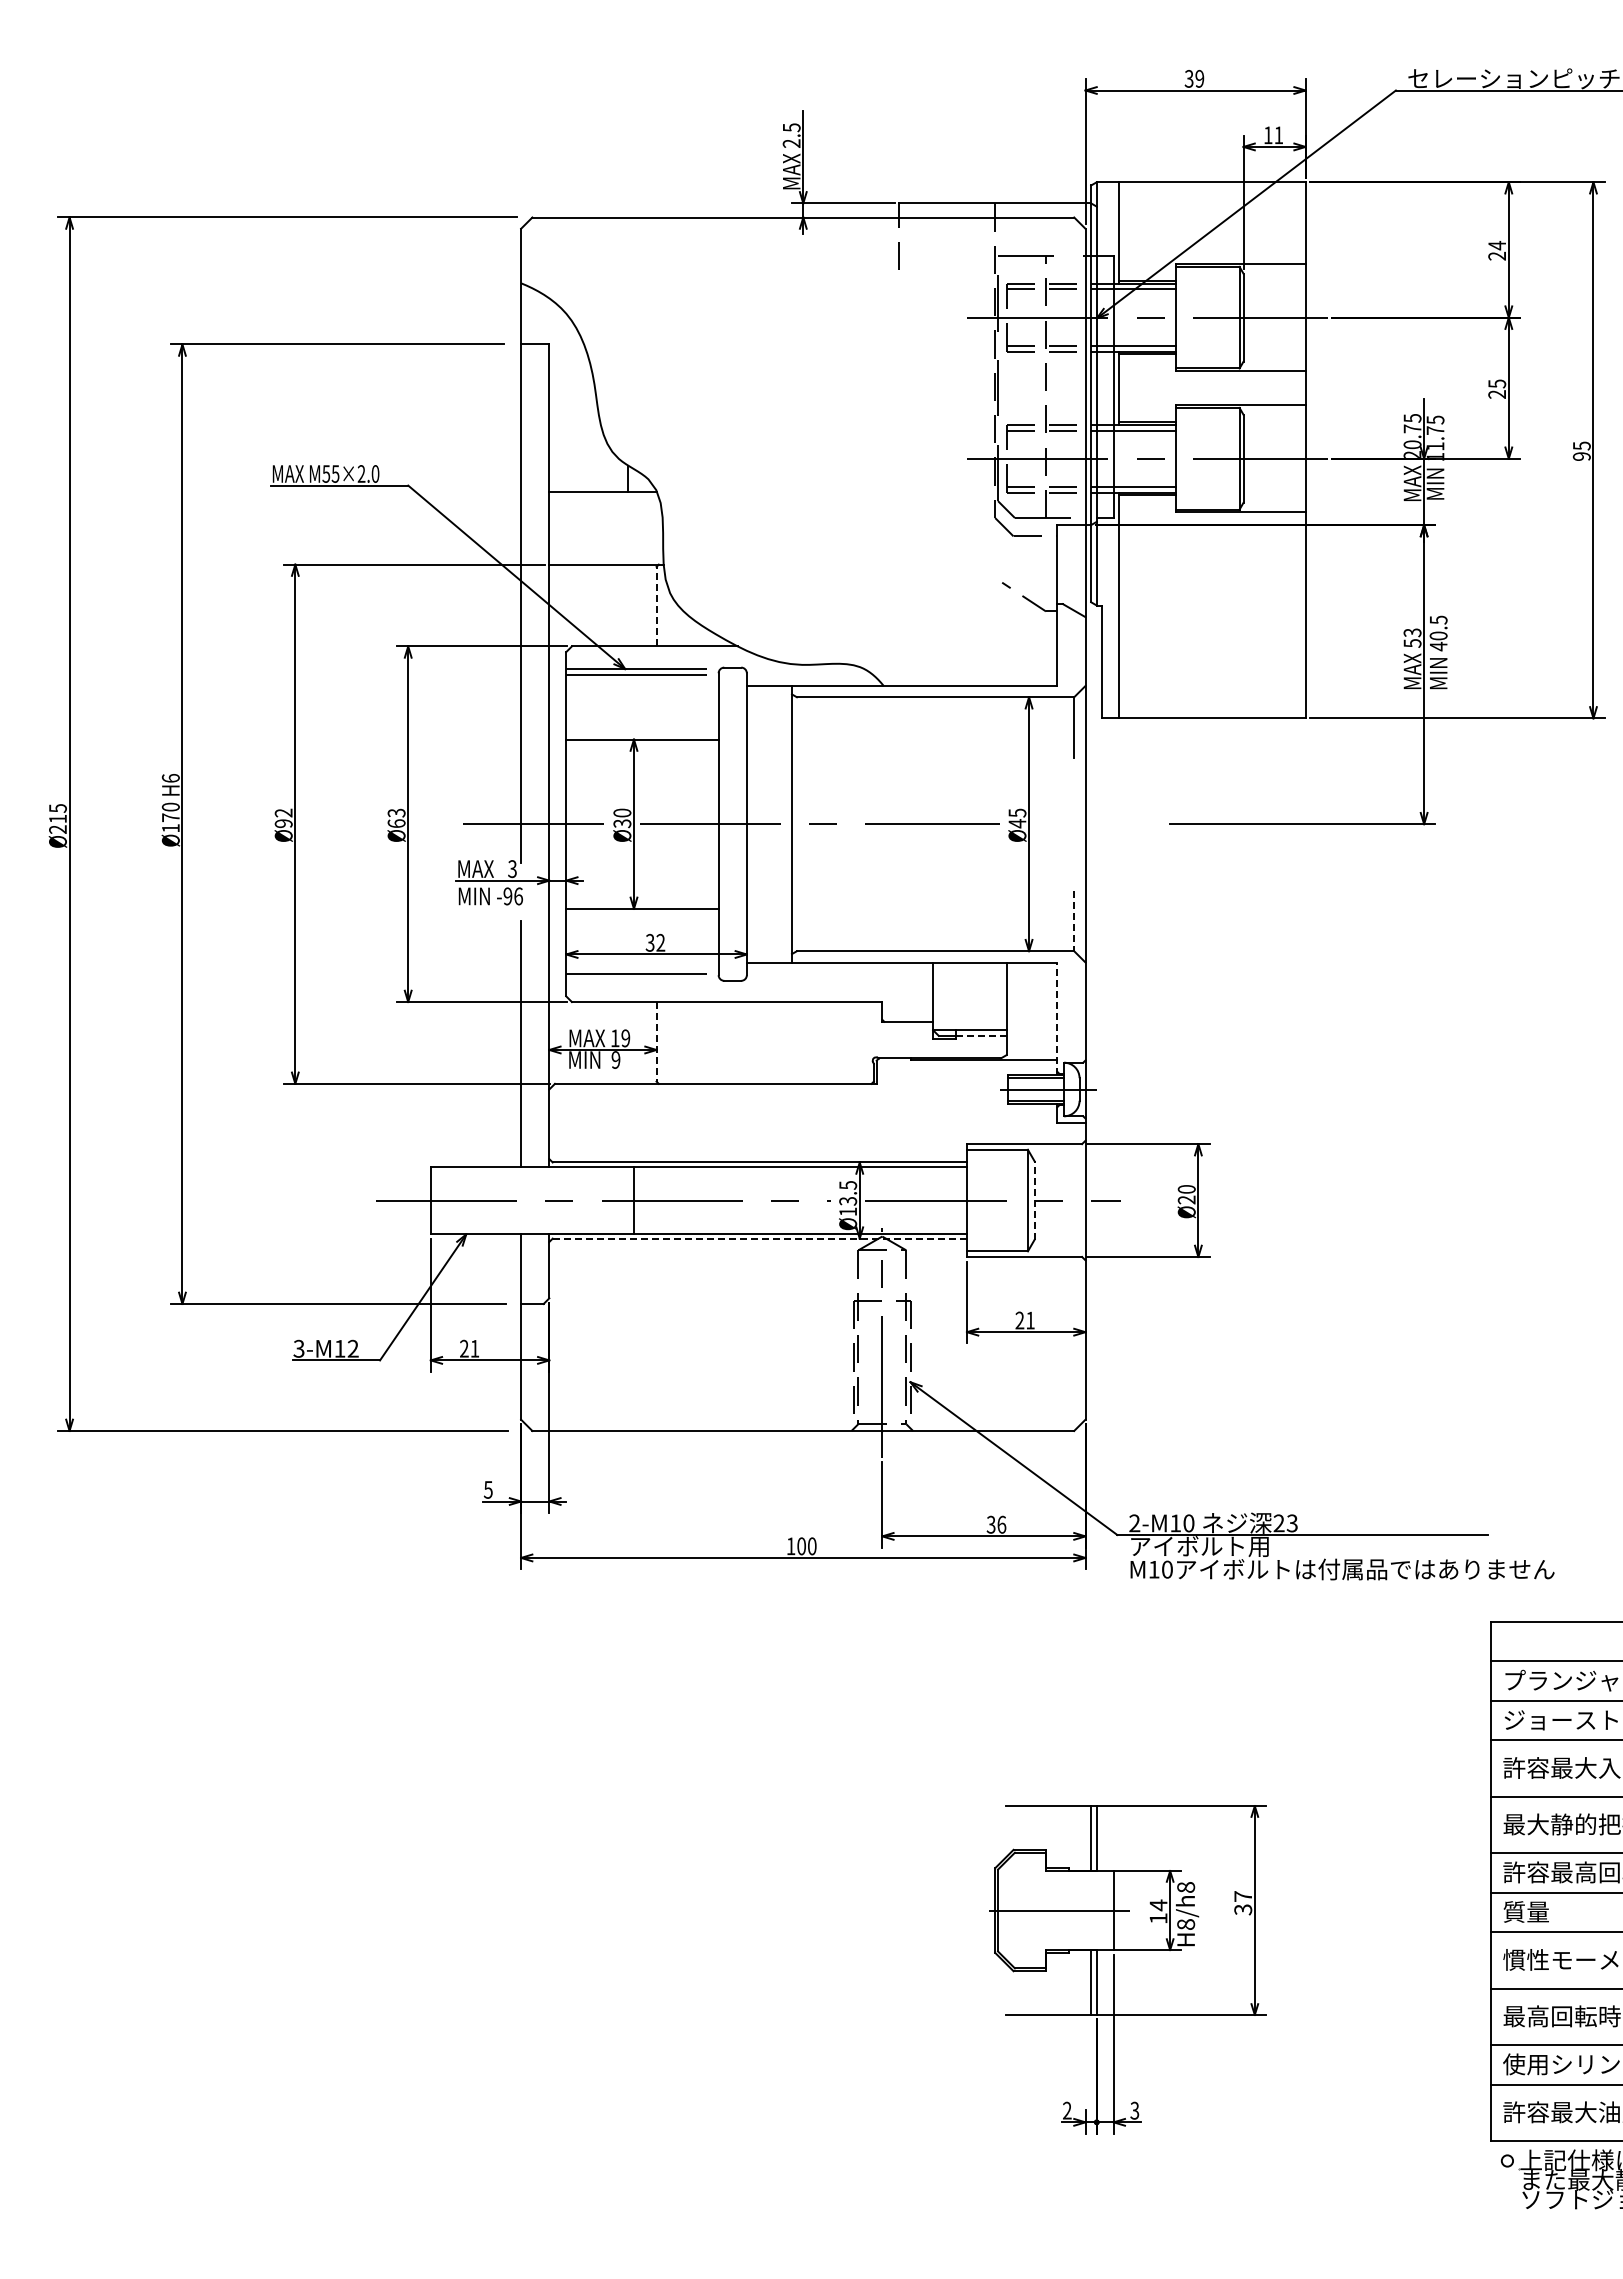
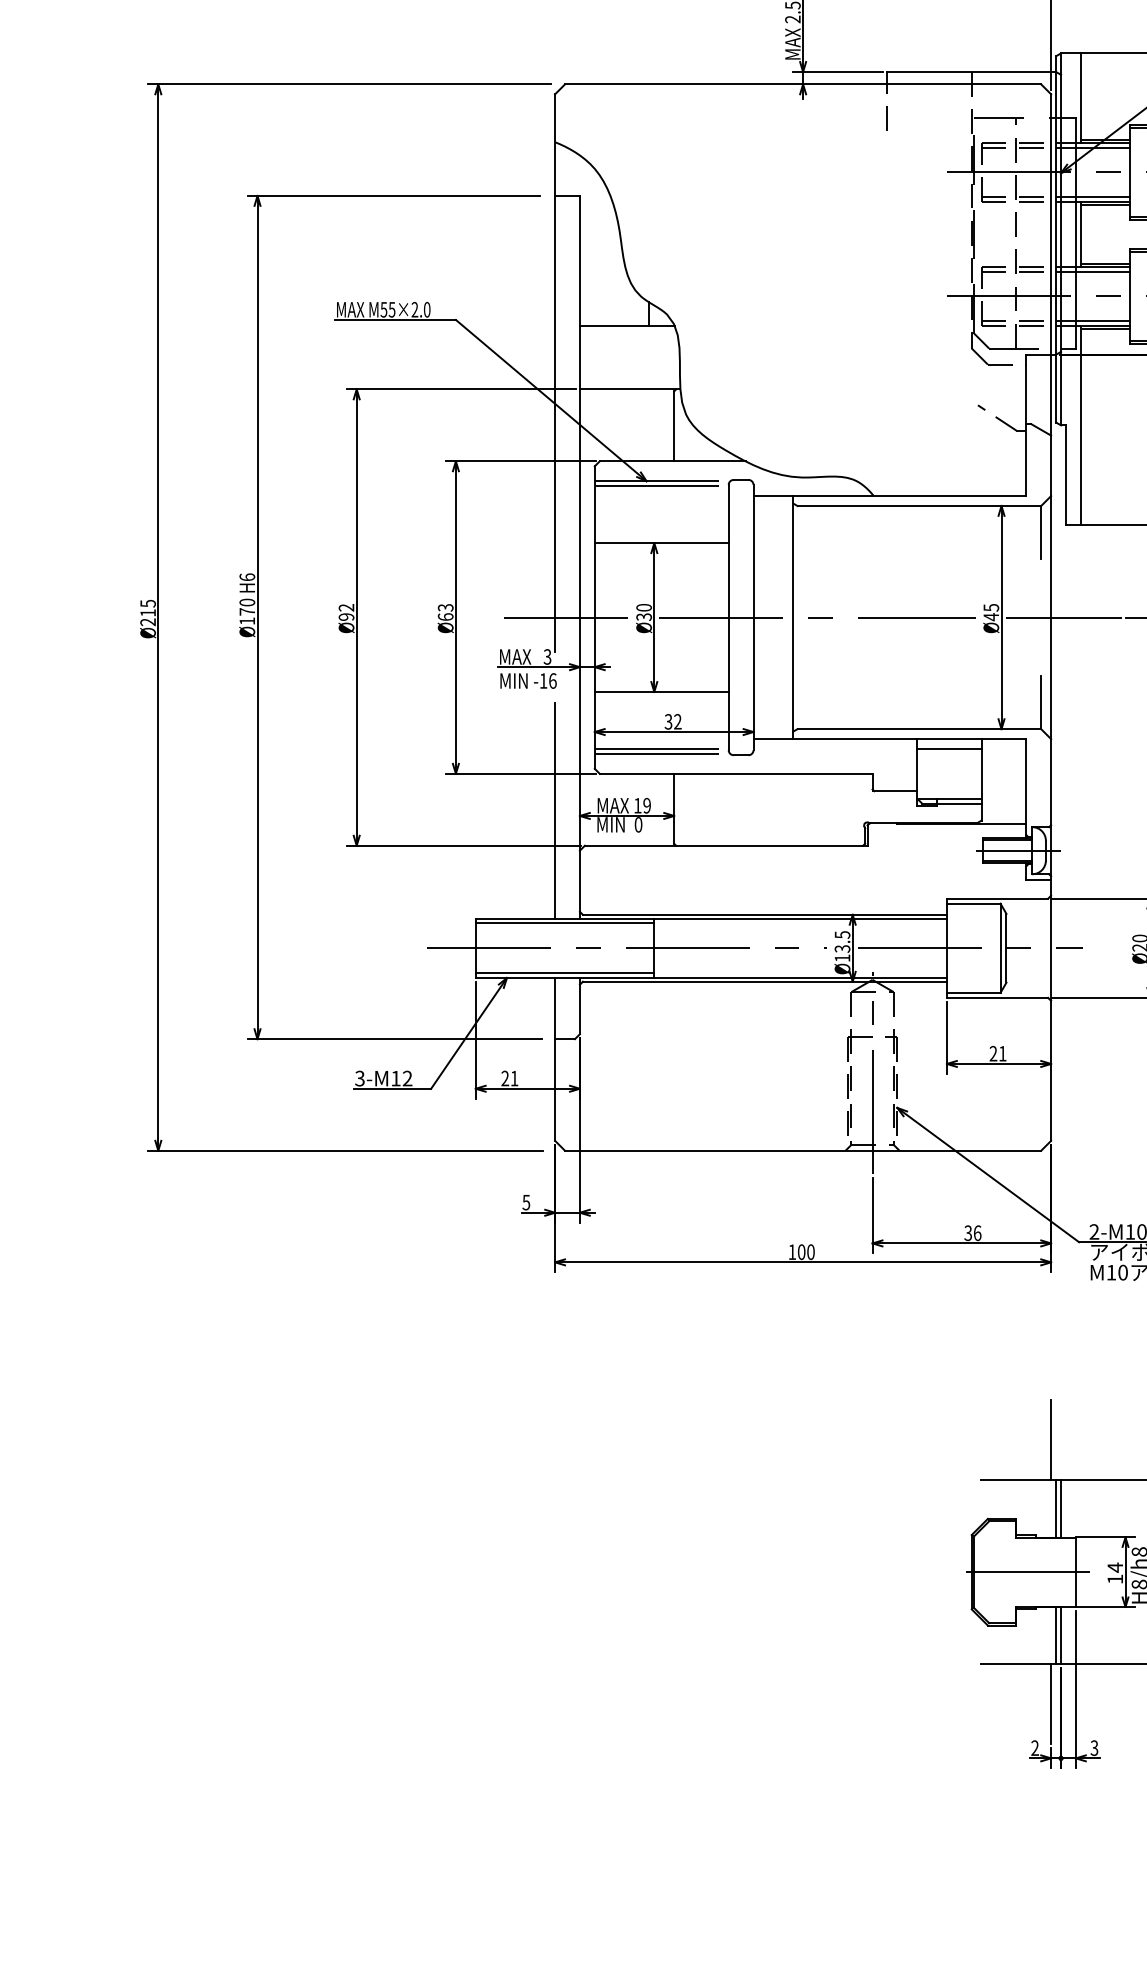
line: (656, 606) -> (674, 426), dashed -> solid
line: (1099, 824) -> (1063, 617), added
text: (507, 896) -> (543, 681), -96 -> -16
line: (1074, 921) -> (1041, 703), dashed -> solid
line: (969, 973) -> (949, 748), added
line: (643, 979) -> (662, 754), added
line: (1057, 1018) -> (1026, 788), dashed -> solid
line: (981, 1035) -> (959, 803), dashed -> solid
line: (656, 1041) -> (674, 808), dashed -> solid
text: (615, 1059) -> (638, 824), 9 -> 0
line: (531, 1172) -> (564, 923), added
line: (1034, 1200) -> (1006, 948), dashed -> solid
line: (531, 1229) -> (564, 973), added
line: (759, 1238) -> (764, 981), dashed -> solid
line: (1085, 1760) -> (1051, 1440), added
line: (1085, 2059) -> (1051, 1703), added

